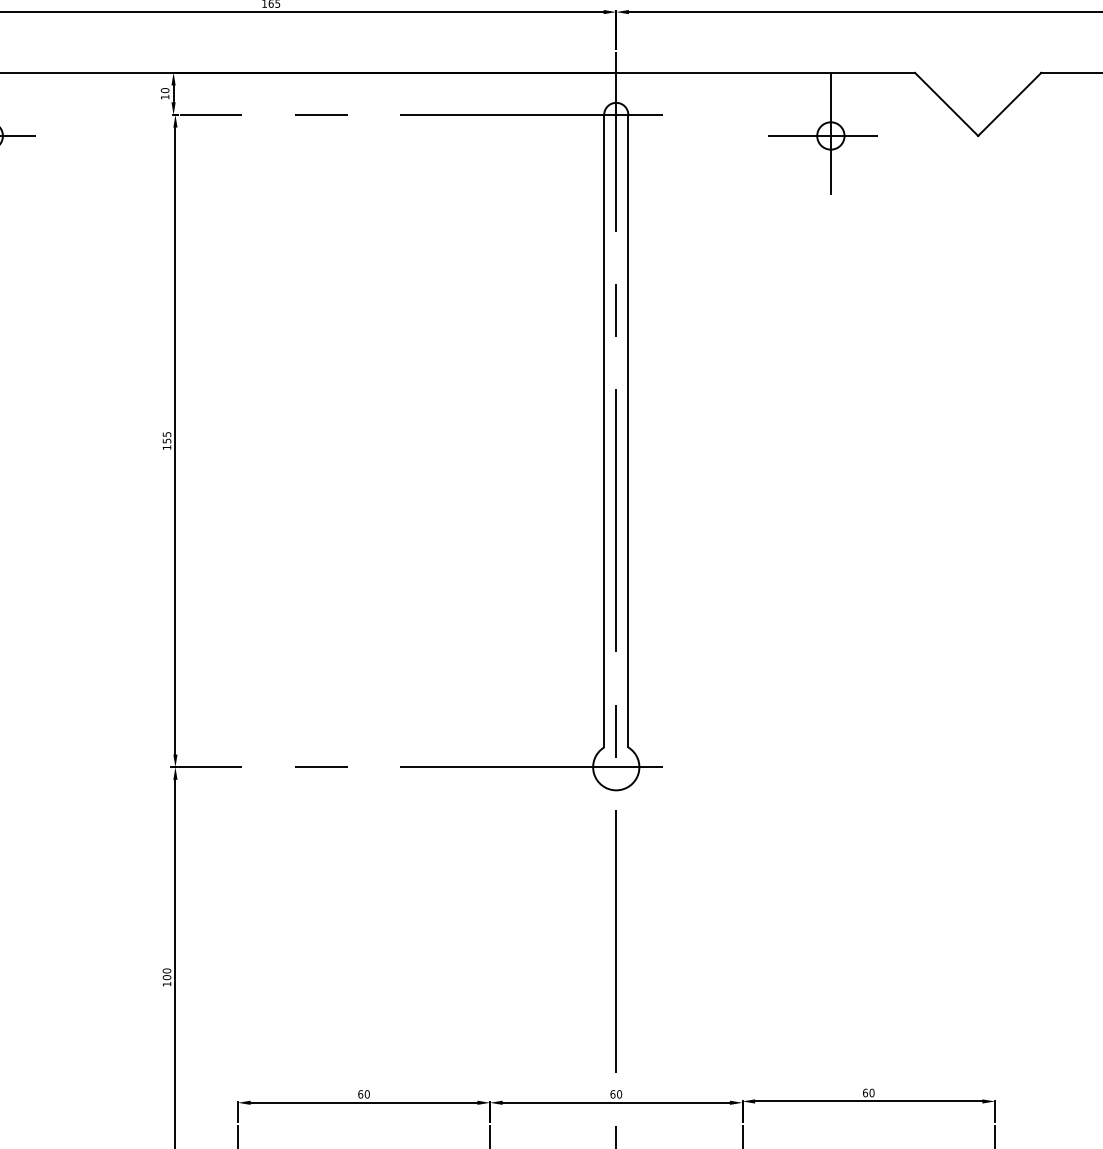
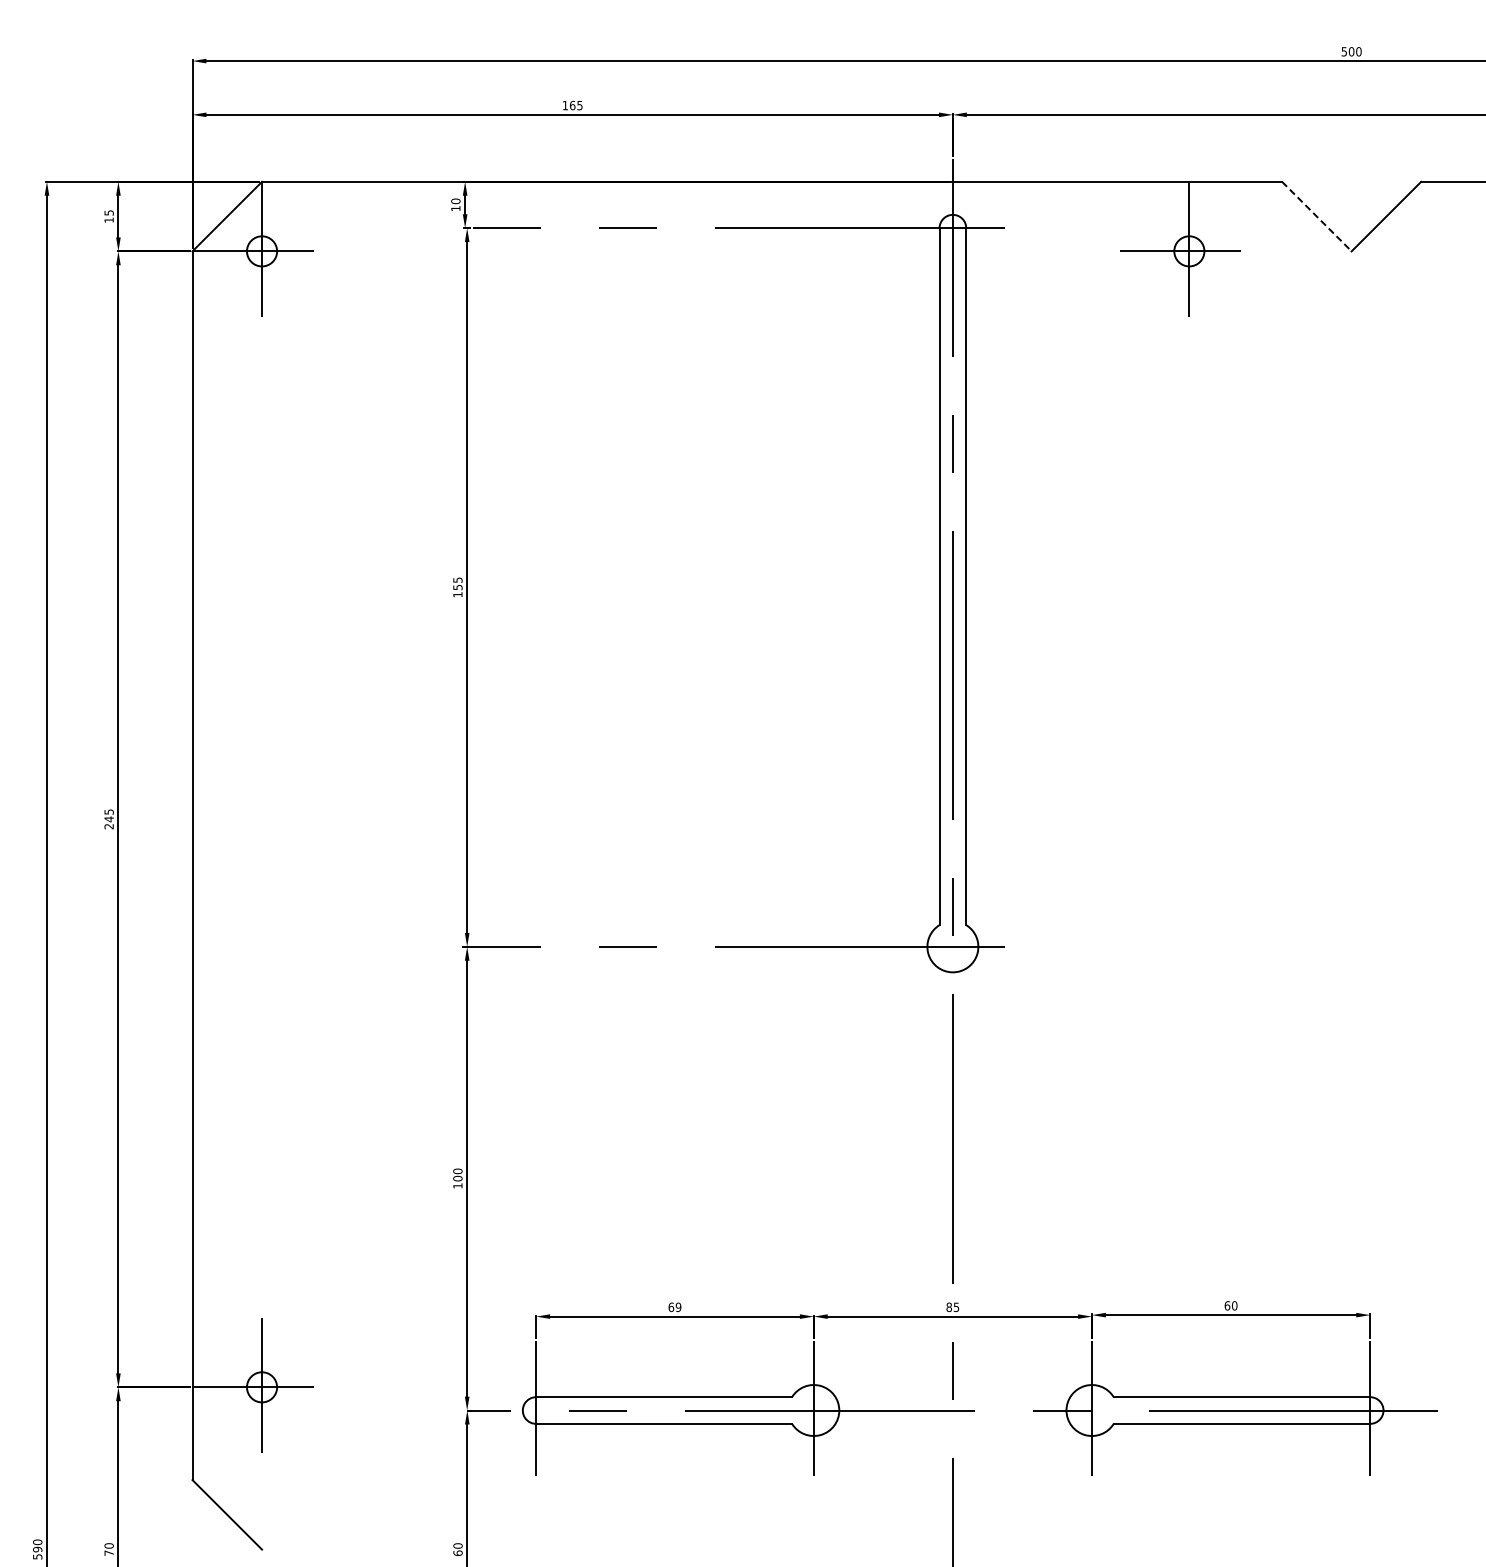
line: (947, 104) -> (1317, 216), solid -> dashed
text: (367, 1094) -> (678, 1307), 60 -> 69
text: (615, 1094) -> (952, 1307), 60 -> 85

